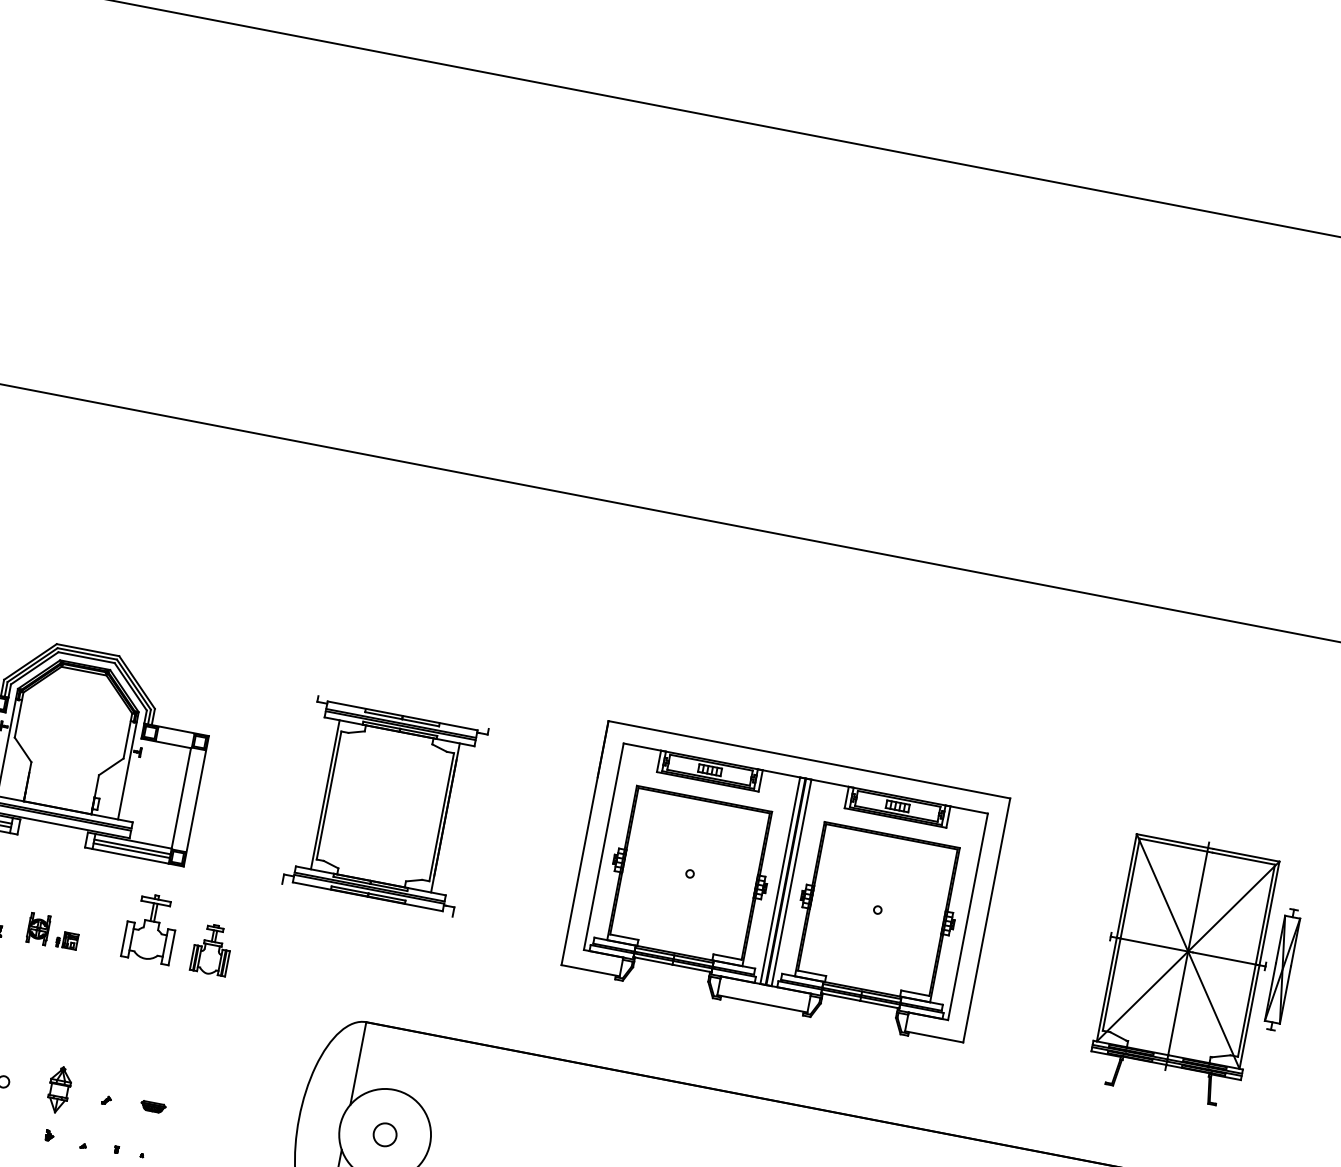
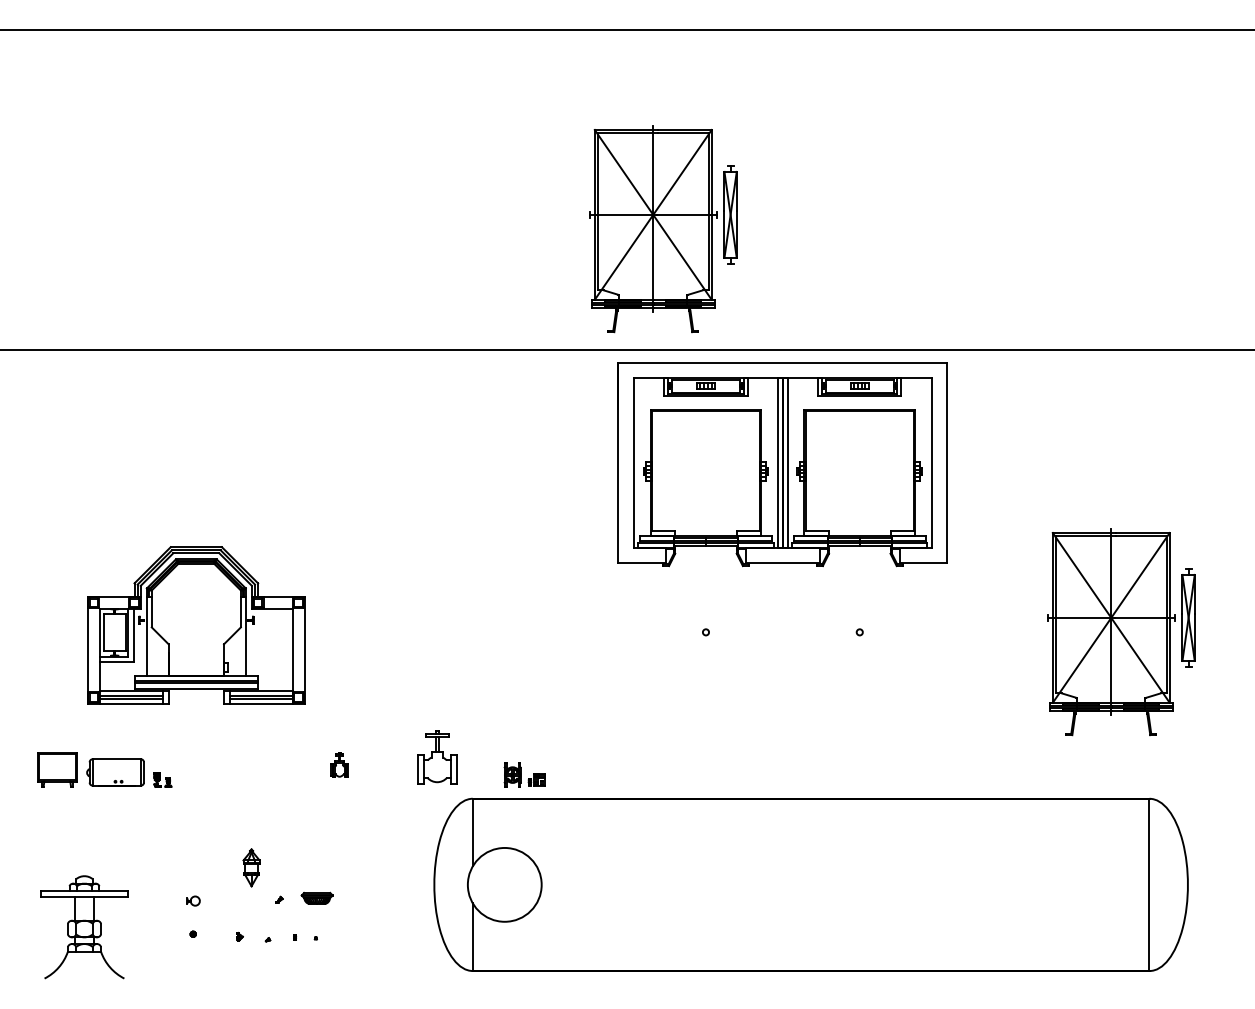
part: (732, 372) -> (663, 229), added
part: (384, 805) -> (454, 624), removed
part: (785, 883) -> (782, 464), moved
part: (151, 928) -> (437, 757), moved
part: (53, 931) -> (524, 774), moved
part: (211, 949) -> (339, 764), size x0.6
part: (59, 1089) -> (251, 867), moved
part: (153, 1106) -> (317, 897), size x1.6
circle: (384, 1134) -> (504, 884), removed

